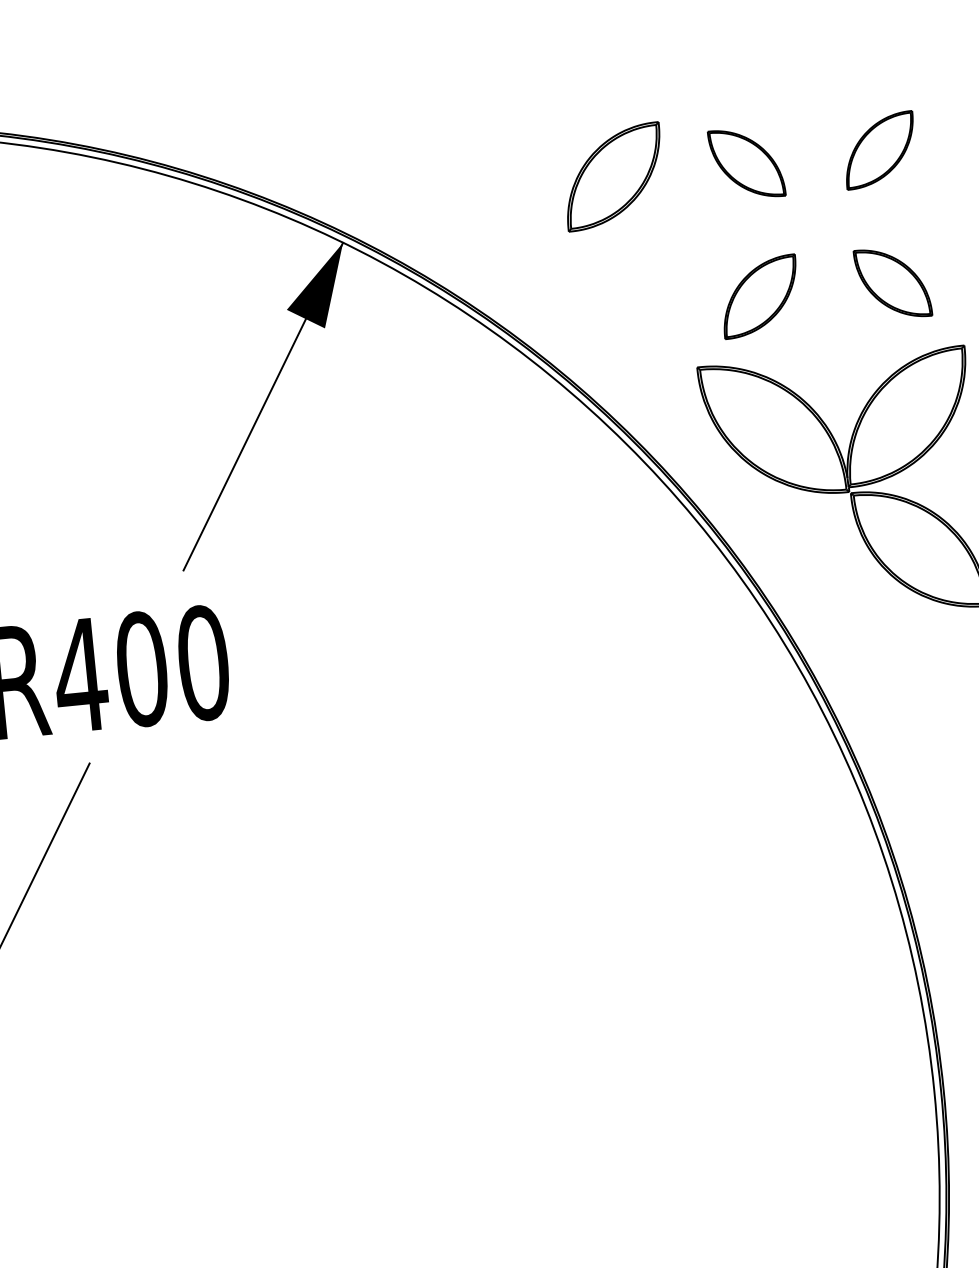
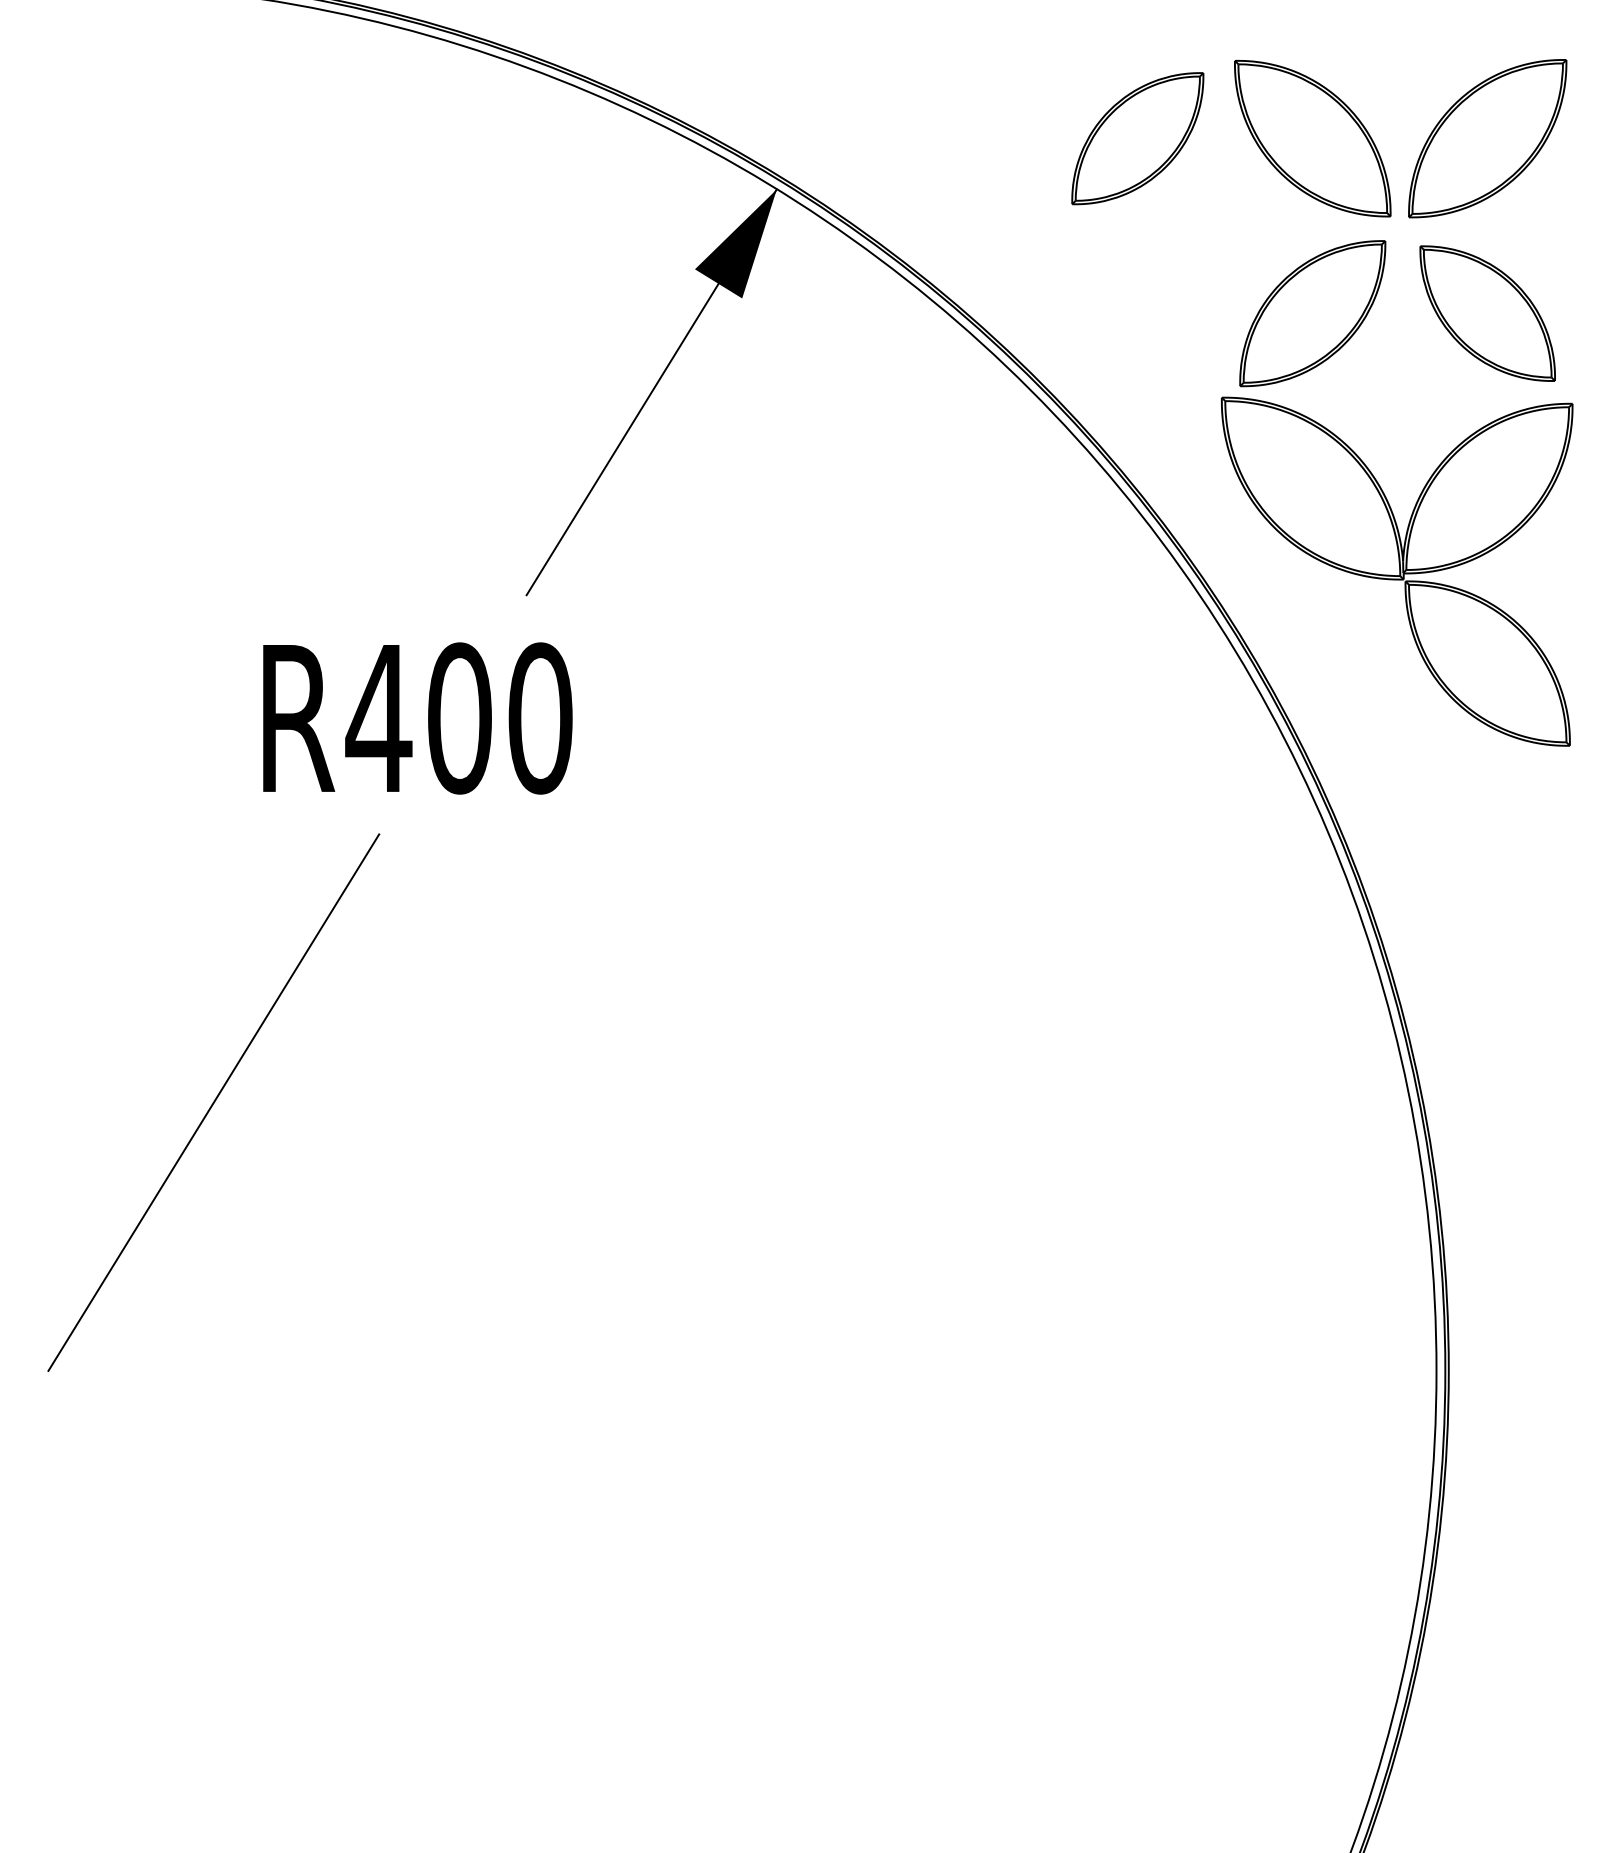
part: (879, 150) -> (1487, 138), size x1.67
part: (746, 163) -> (1312, 138), size x1.67
part: (892, 283) -> (1487, 313), size x1.43
part: (759, 296) -> (1312, 313), size x1.43

